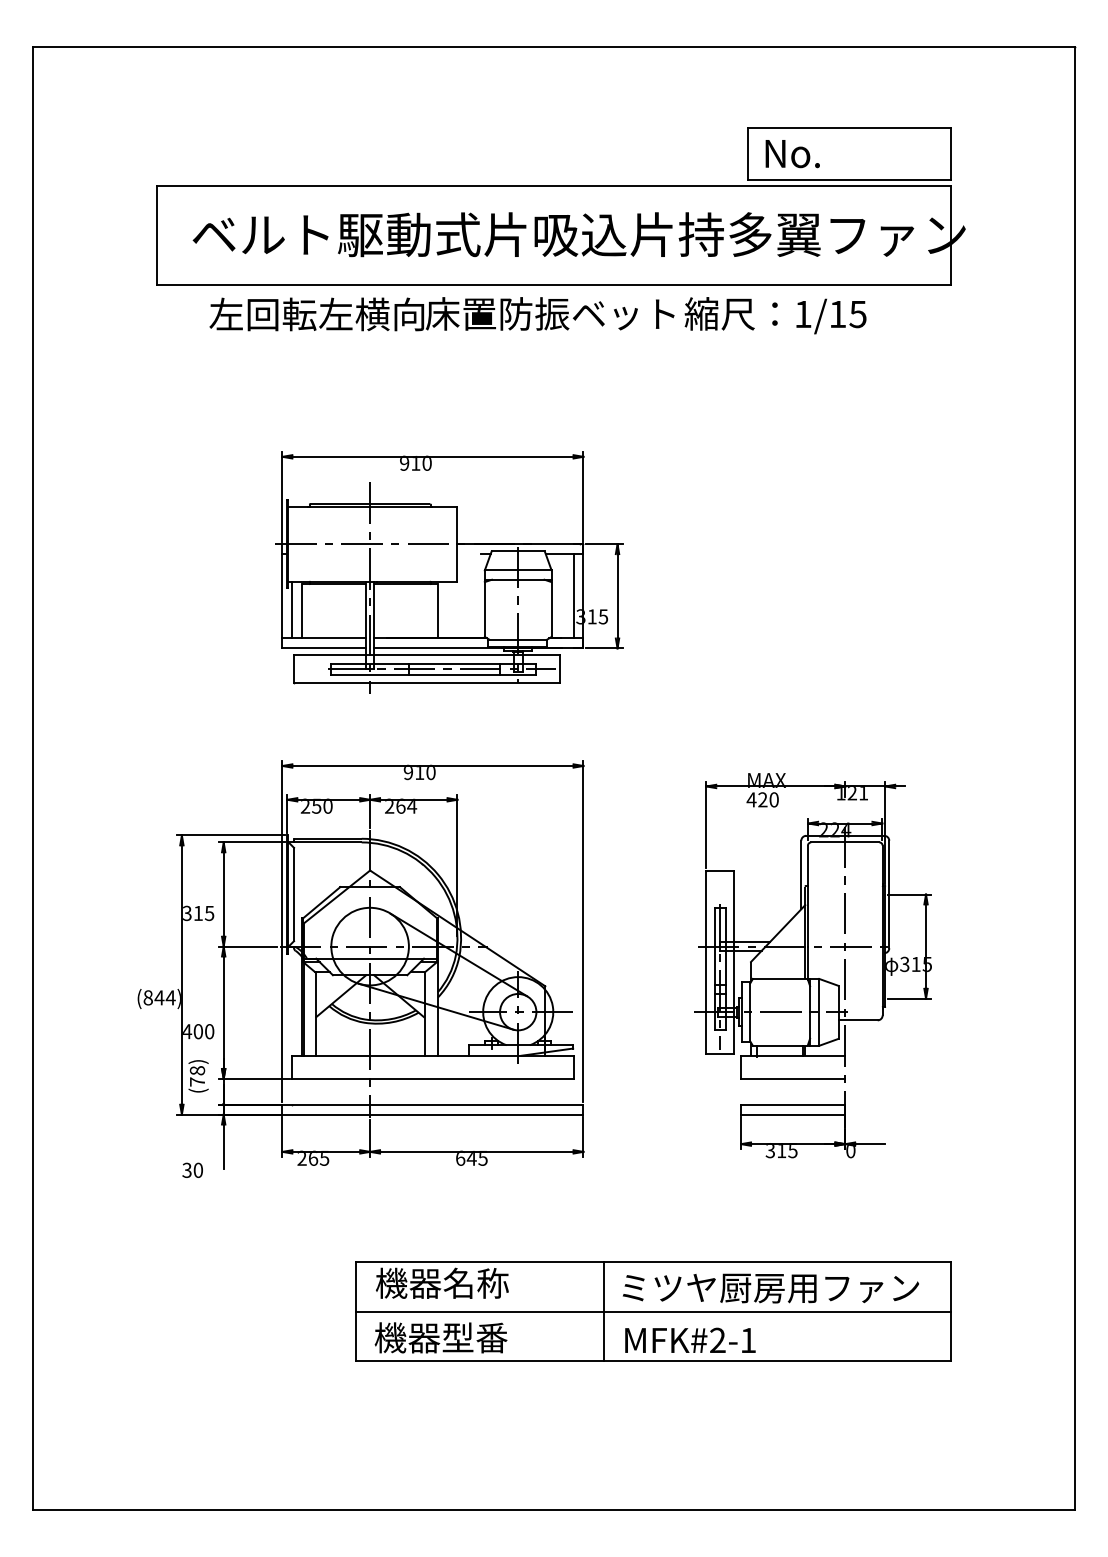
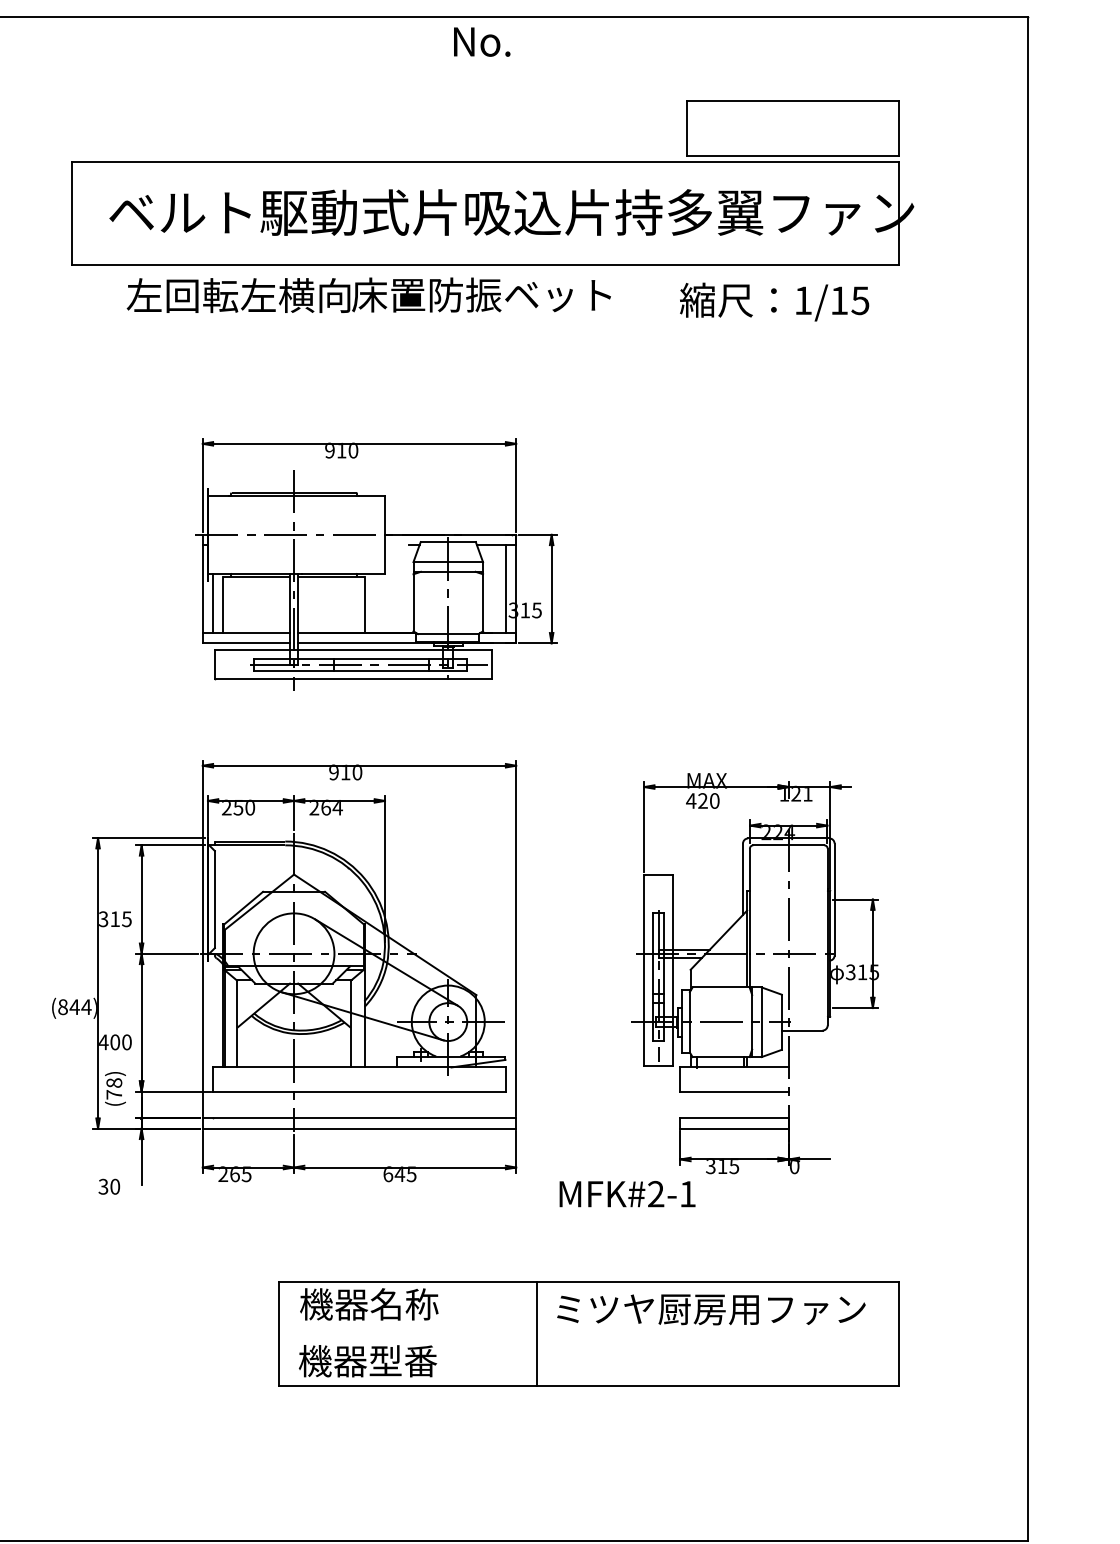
text: (792, 154) -> (481, 42), moved
text: (775, 315) -> (774, 301), moved
line: (652, 1311) -> (588, 1333), removed
text: (690, 1339) -> (627, 1193), moved

